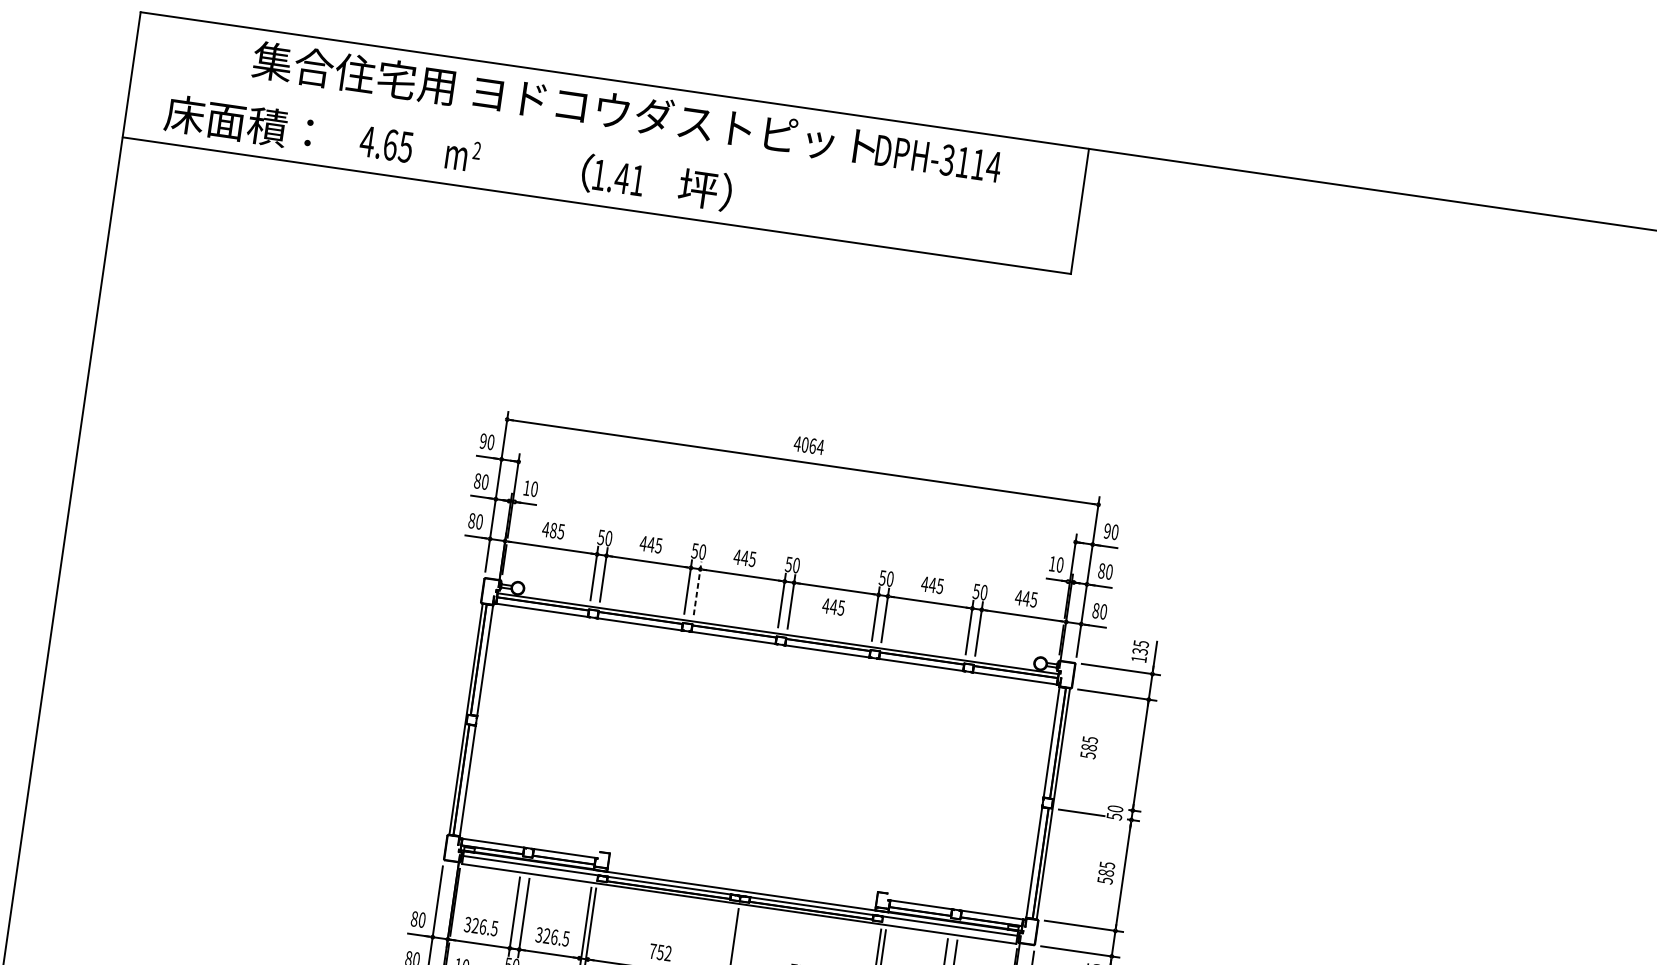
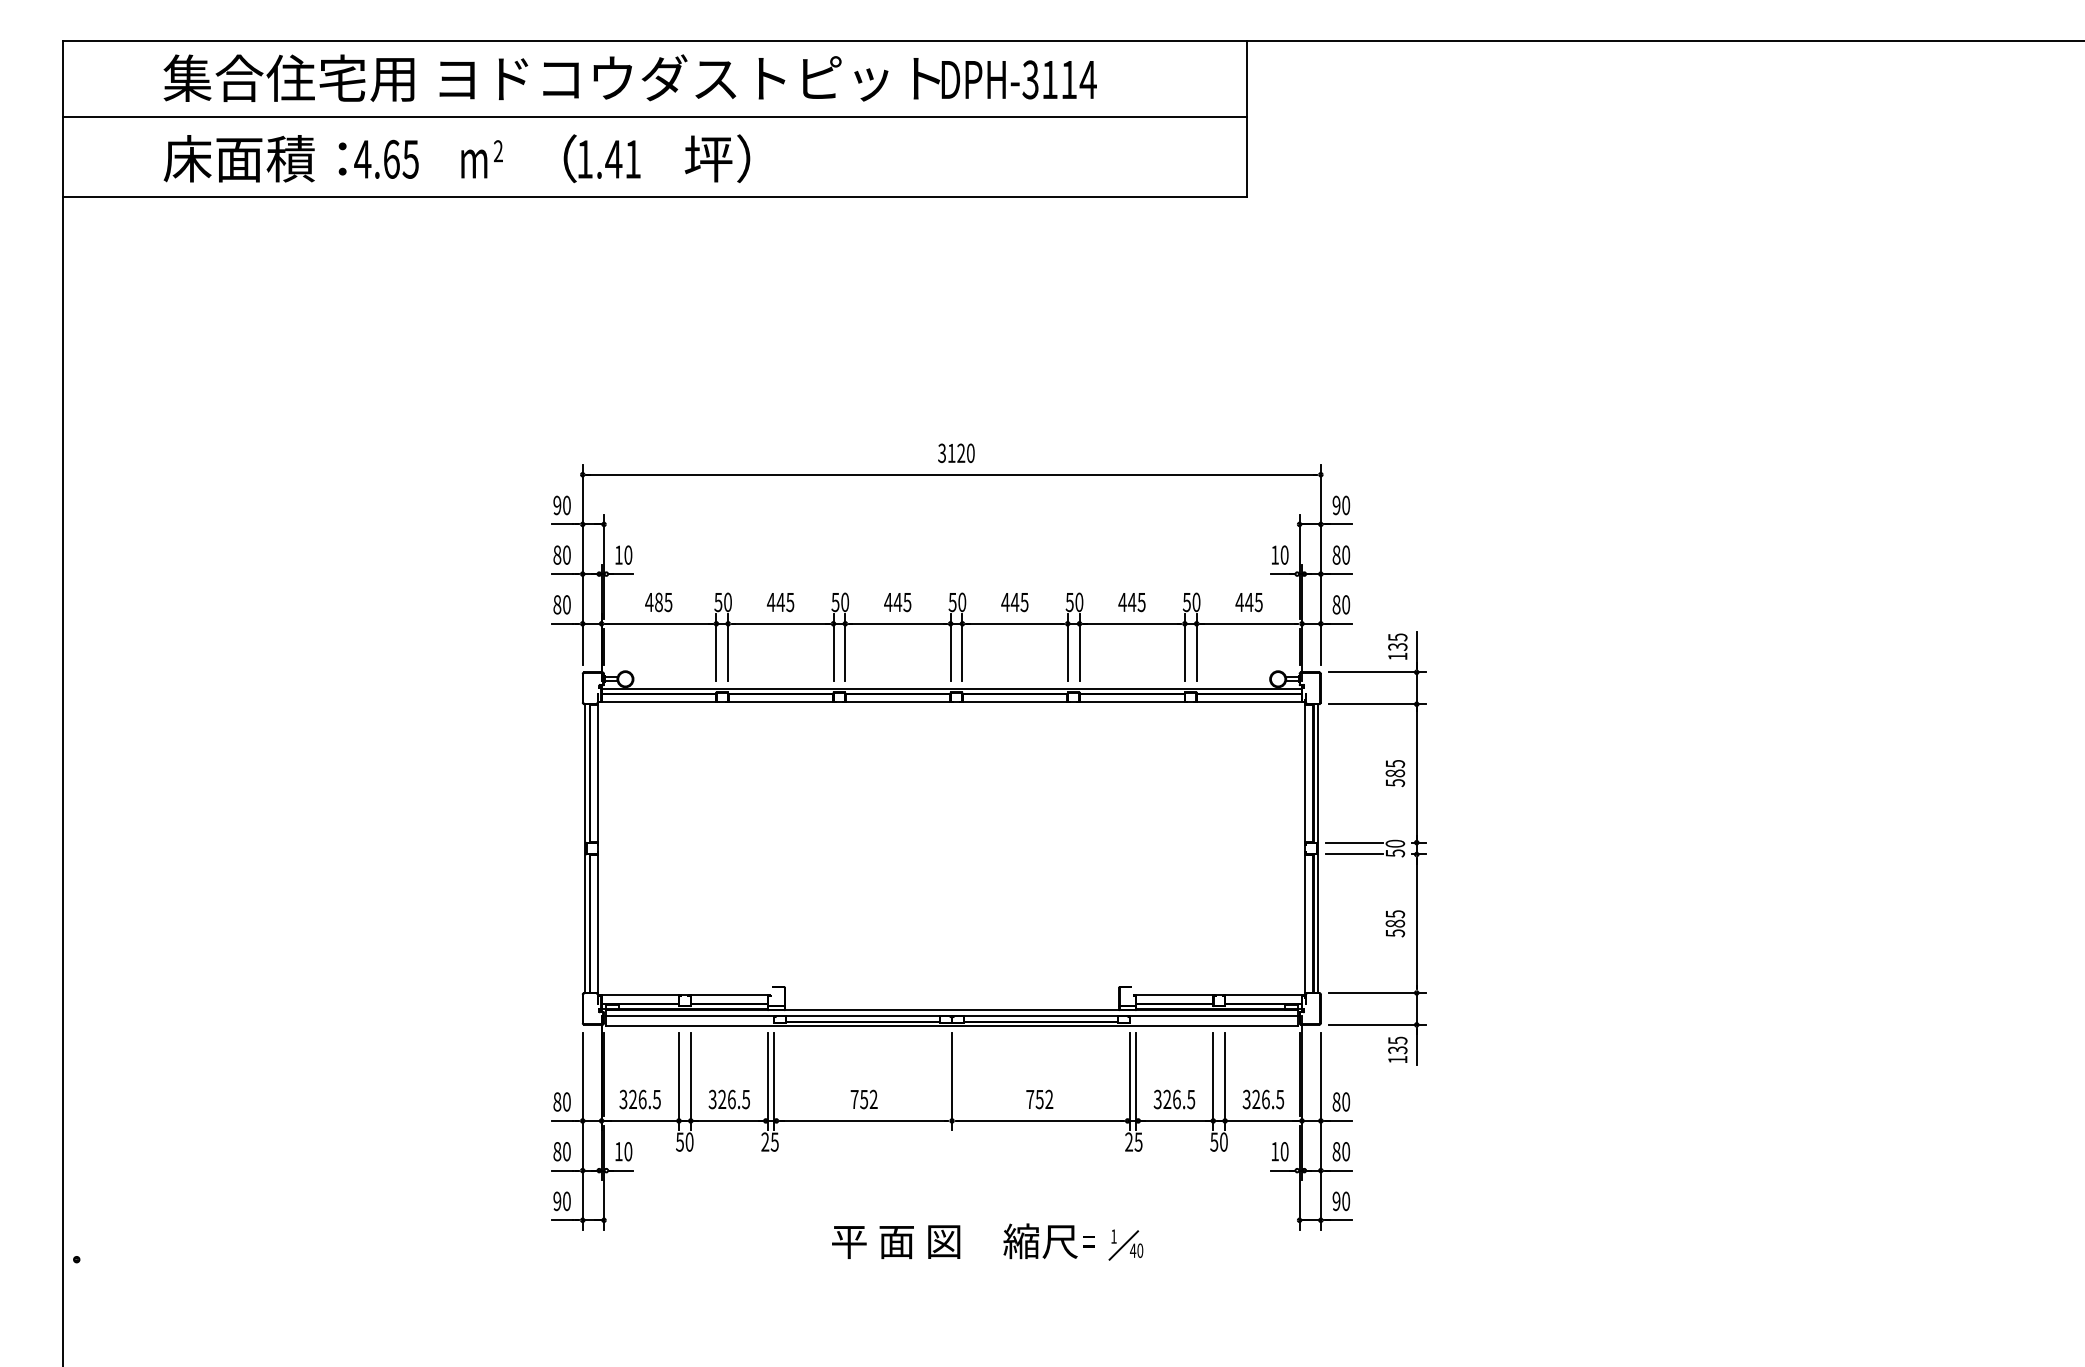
text: (626, 112) -> (629, 77), moved
text: (238, 122) -> (254, 158), moved
line: (606, 140) -> (654, 116), added
text: (656, 182) -> (656, 158), moved
text: (809, 445) -> (956, 453), 4064 -> 3120
line: (697, 588) -> (845, 647), dashed -> solid
text: (833, 606) -> (1014, 602), moved
text: (1089, 747) -> (1395, 773), moved
line: (1082, 803) -> (1354, 842), added

